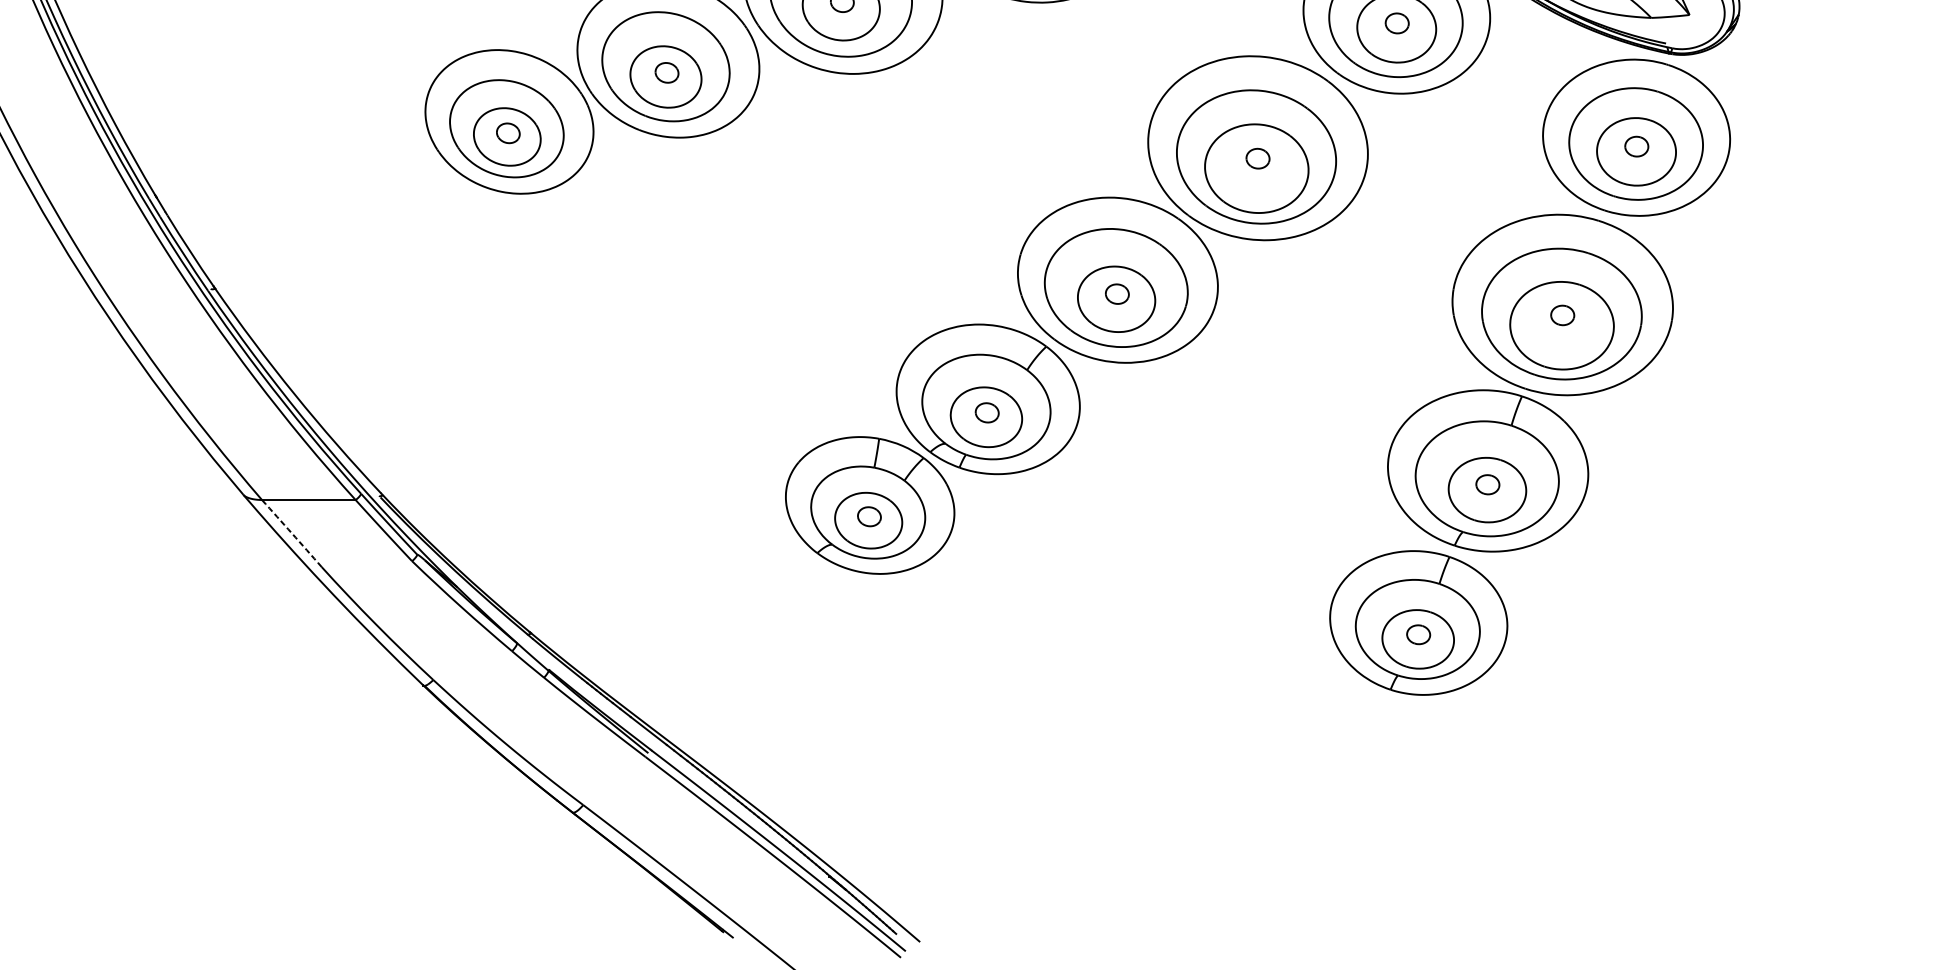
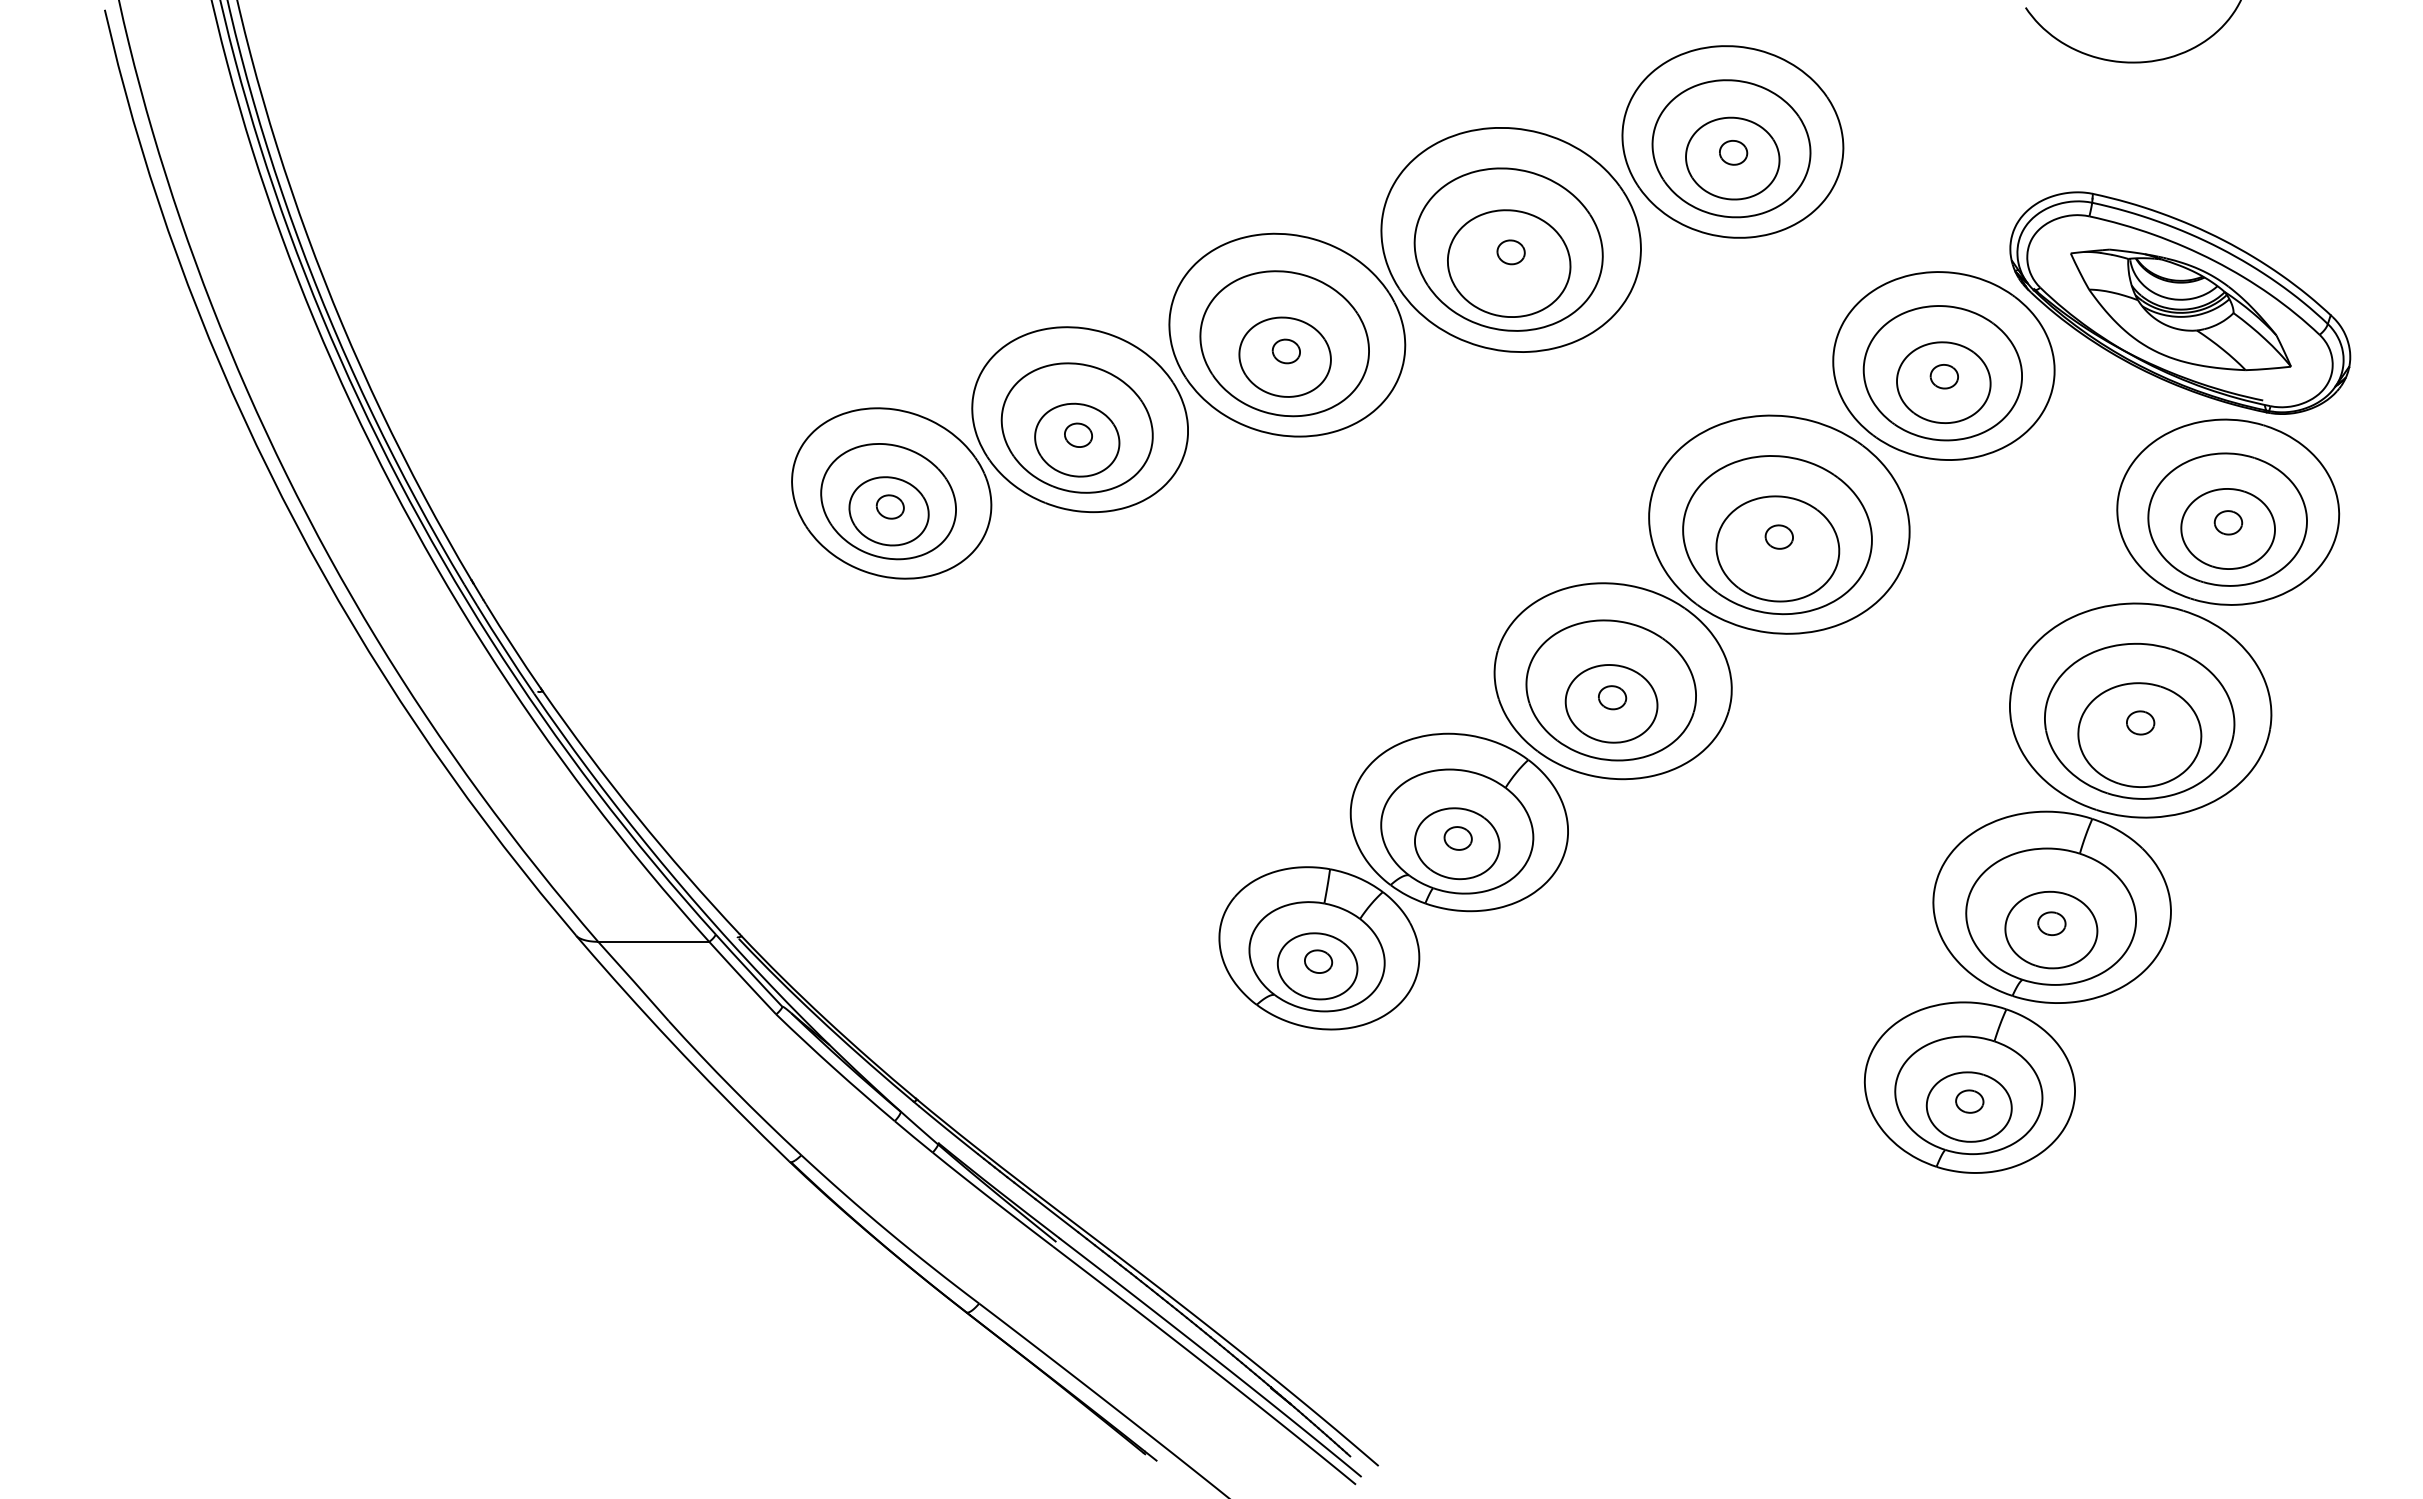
arc: (291, 533) -> (633, 981), dashed -> solid

